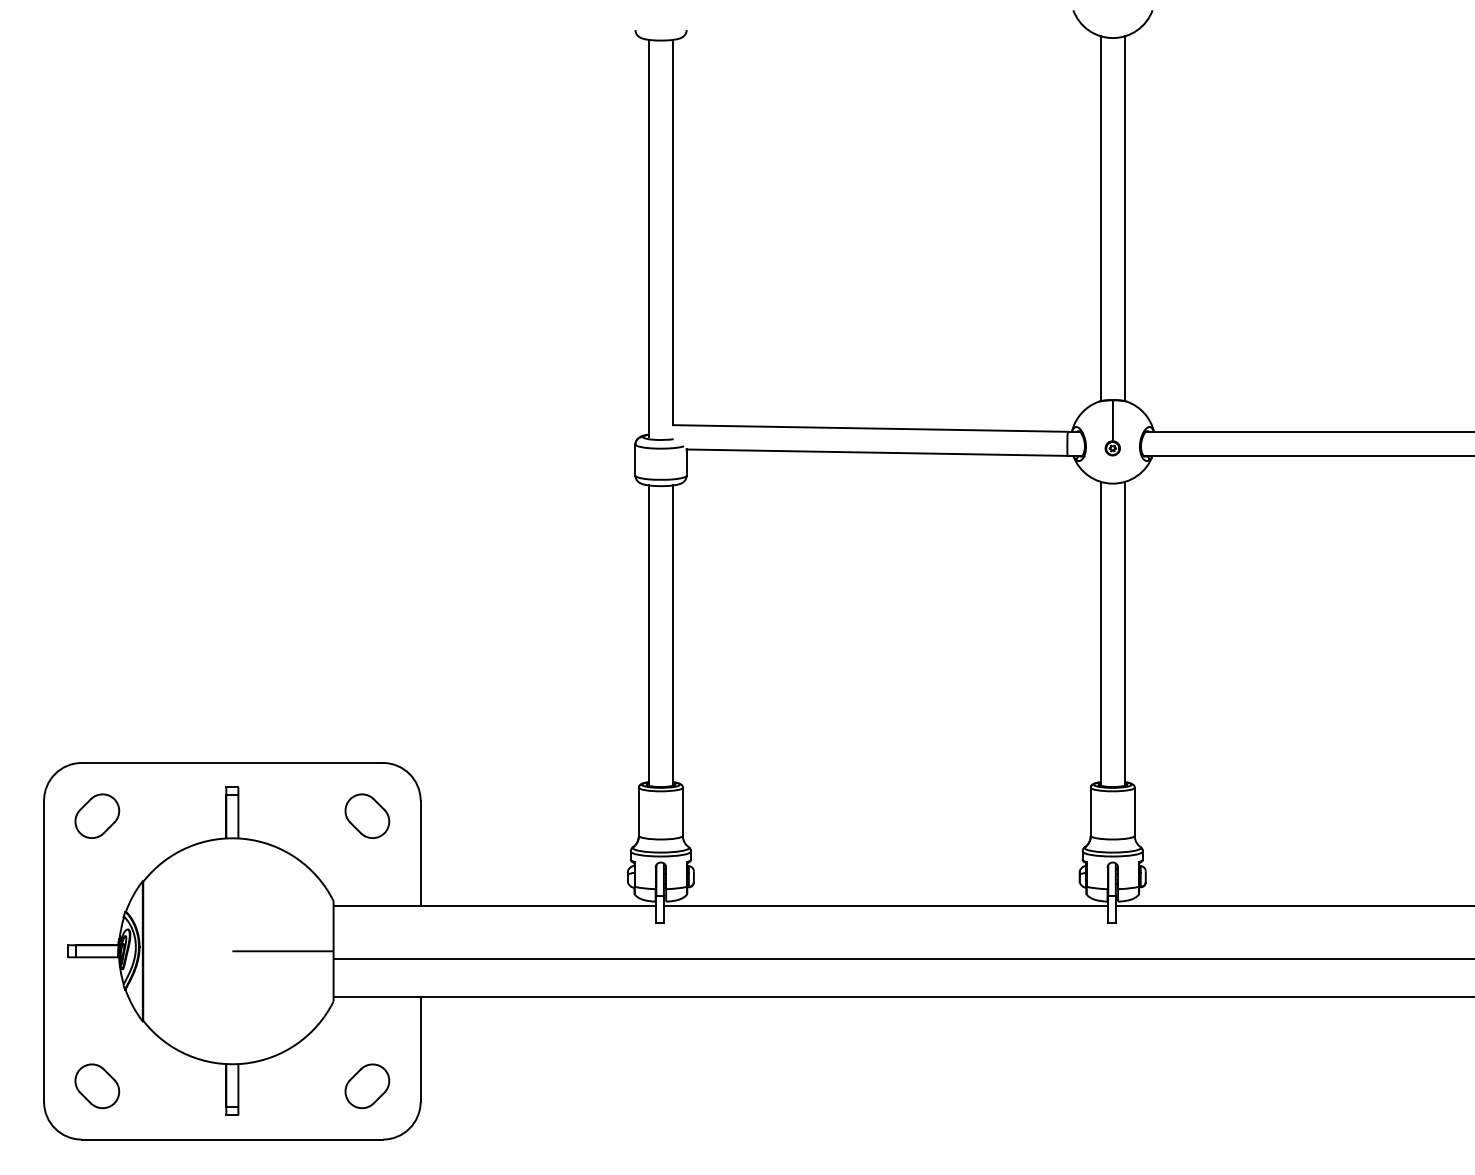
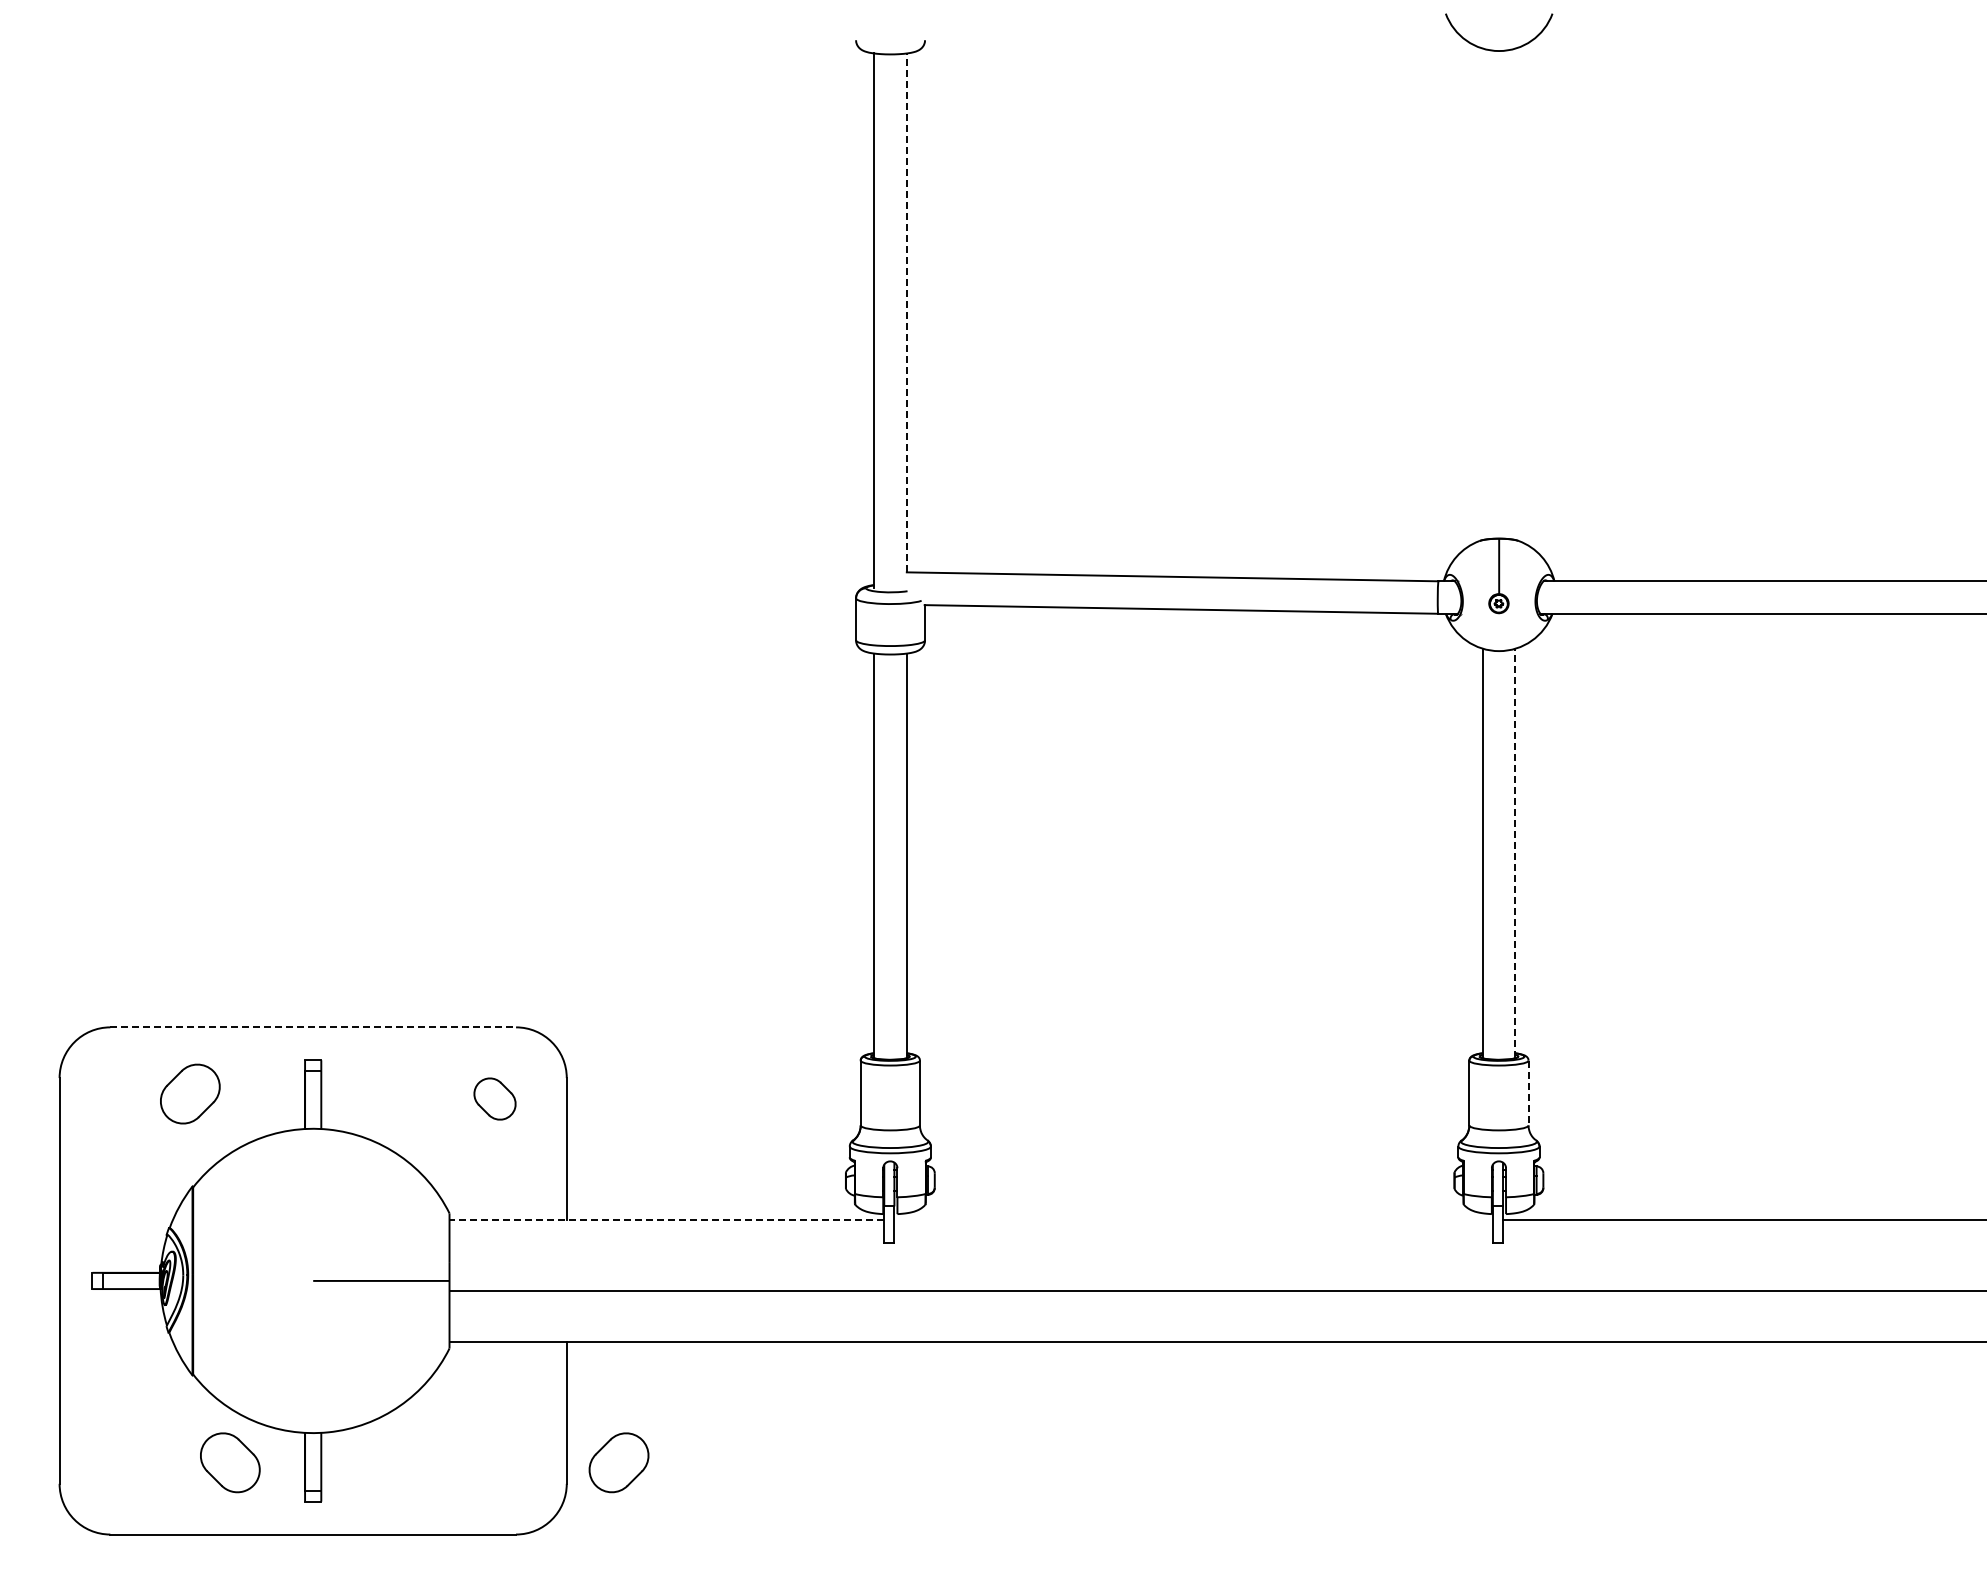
line: (1100, 218) -> (1482, 294), removed
line: (1125, 218) -> (1515, 294), removed
line: (672, 232) -> (906, 312), solid -> dashed
line: (1125, 633) -> (1515, 853), solid -> dashed
line: (232, 763) -> (313, 1027), solid -> dashed
line: (1134, 812) -> (1528, 1093), solid -> dashed
part: (97, 815) -> (190, 1093), moved
part: (366, 815) -> (494, 1098), size x0.7
line: (494, 905) -> (666, 1219), solid -> dashed
line: (886, 905) -> (1193, 1219), removed
part: (97, 1086) -> (230, 1462), moved
part: (366, 1086) -> (618, 1462), moved

